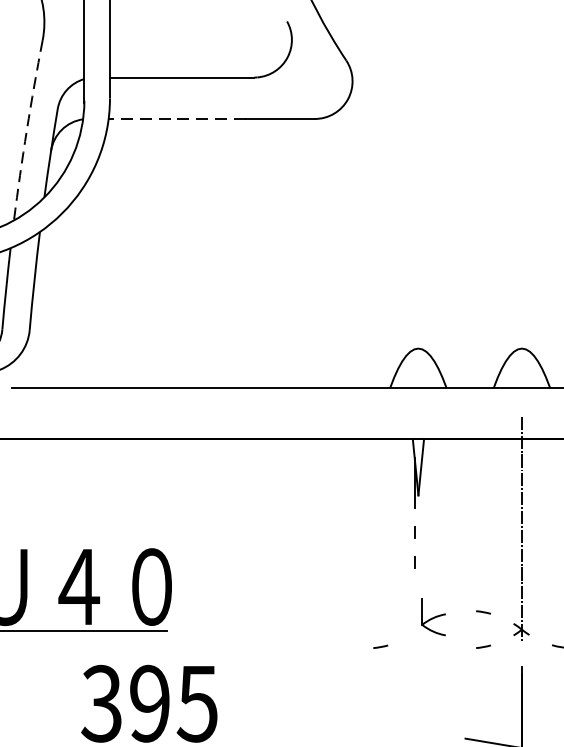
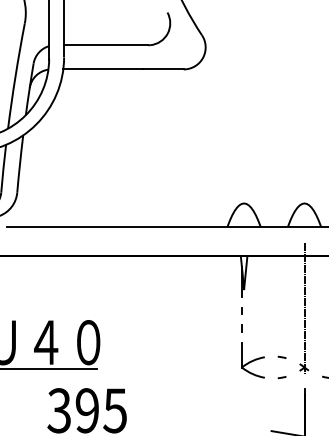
line: (175, 119) -> (102, 69), dashed -> solid
arc: (26, 129) -> (15, 75), dashed -> solid
part: (432, 617) -> (252, 360), size x1.67
arc: (379, 646) -> (221, 377), removed

